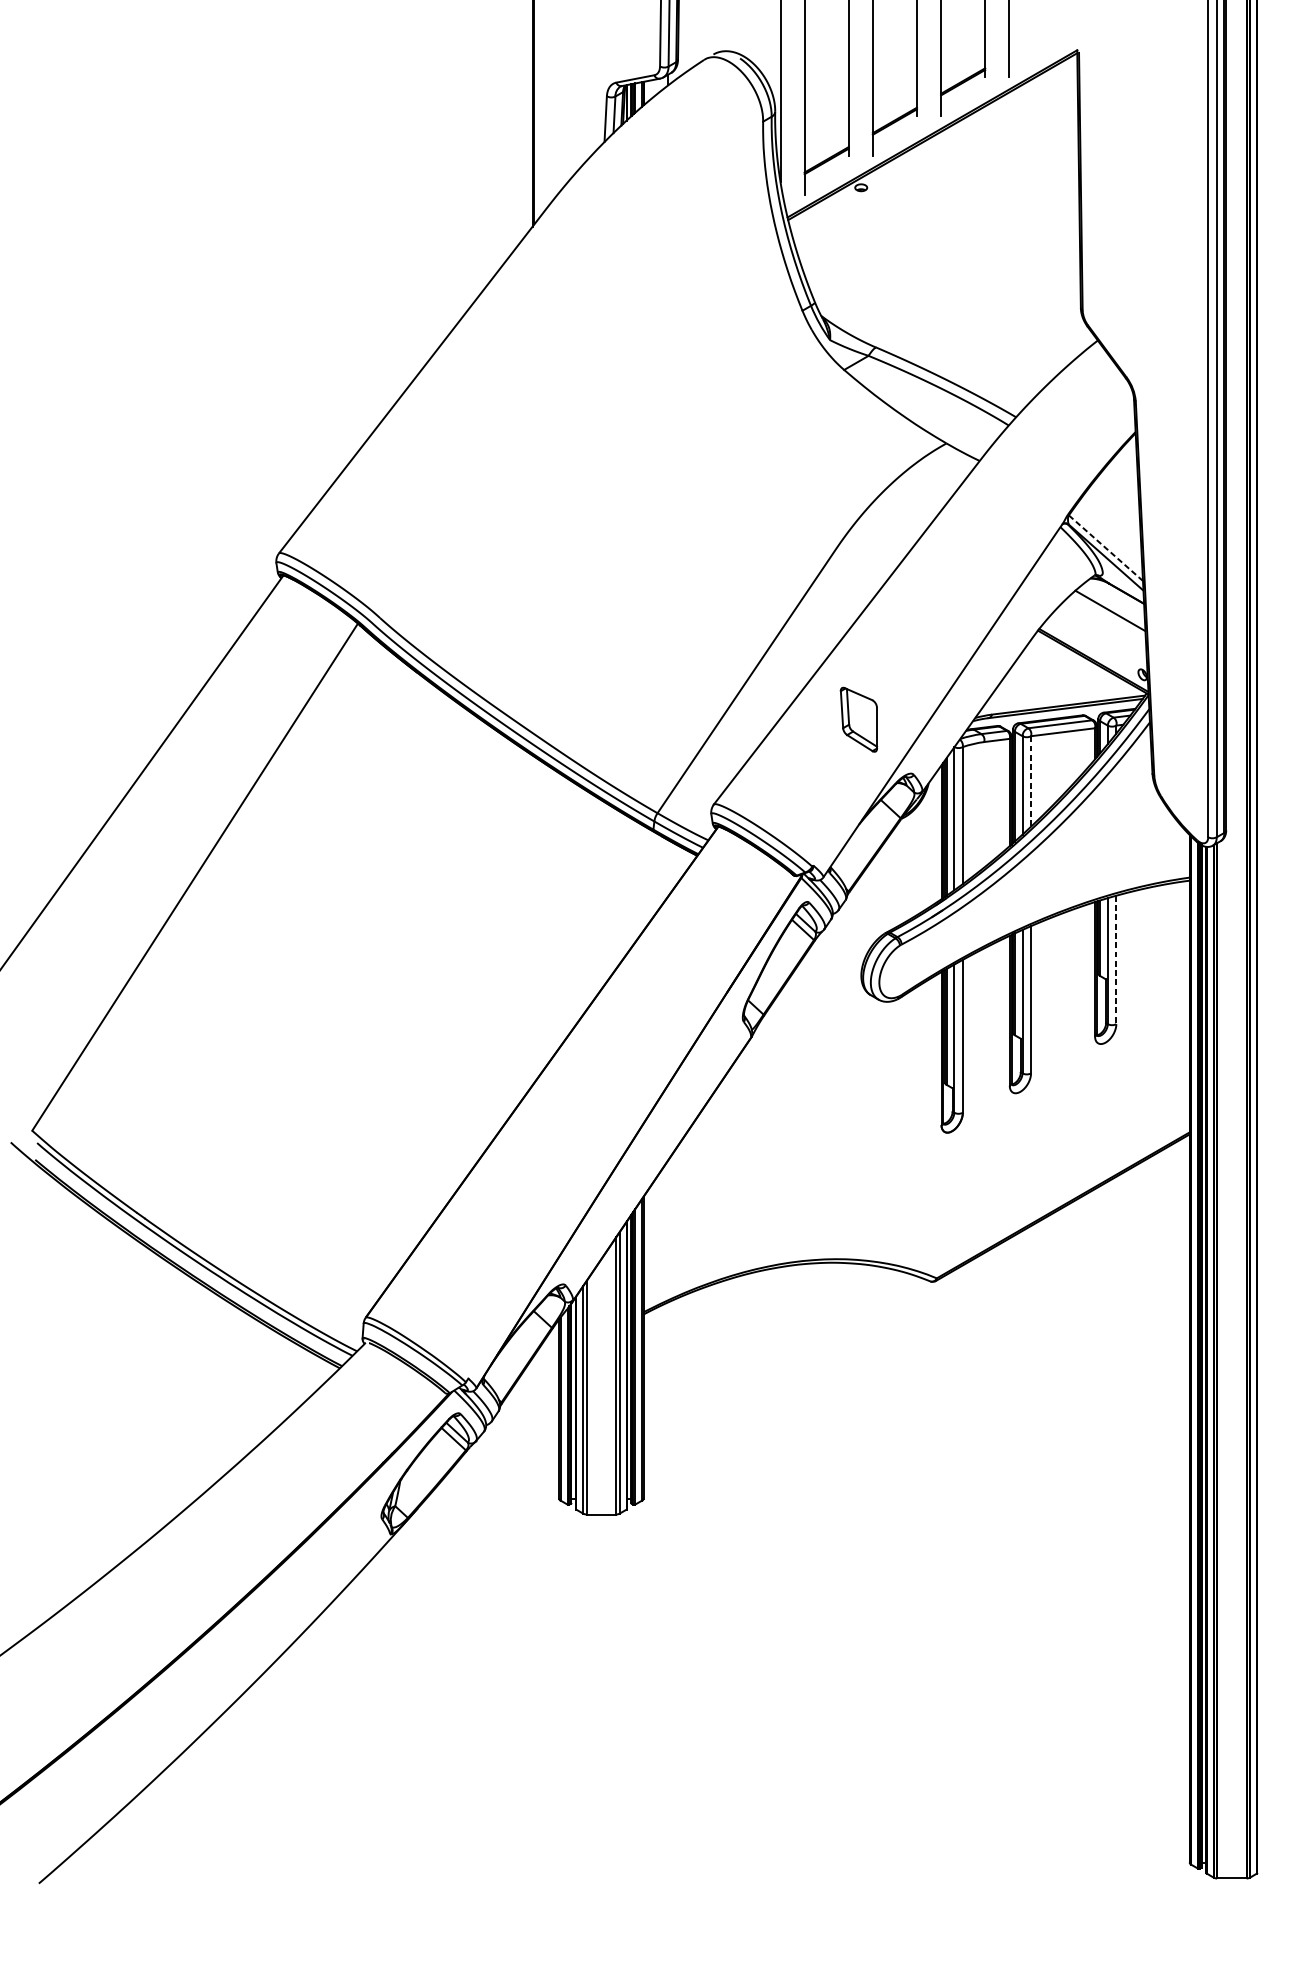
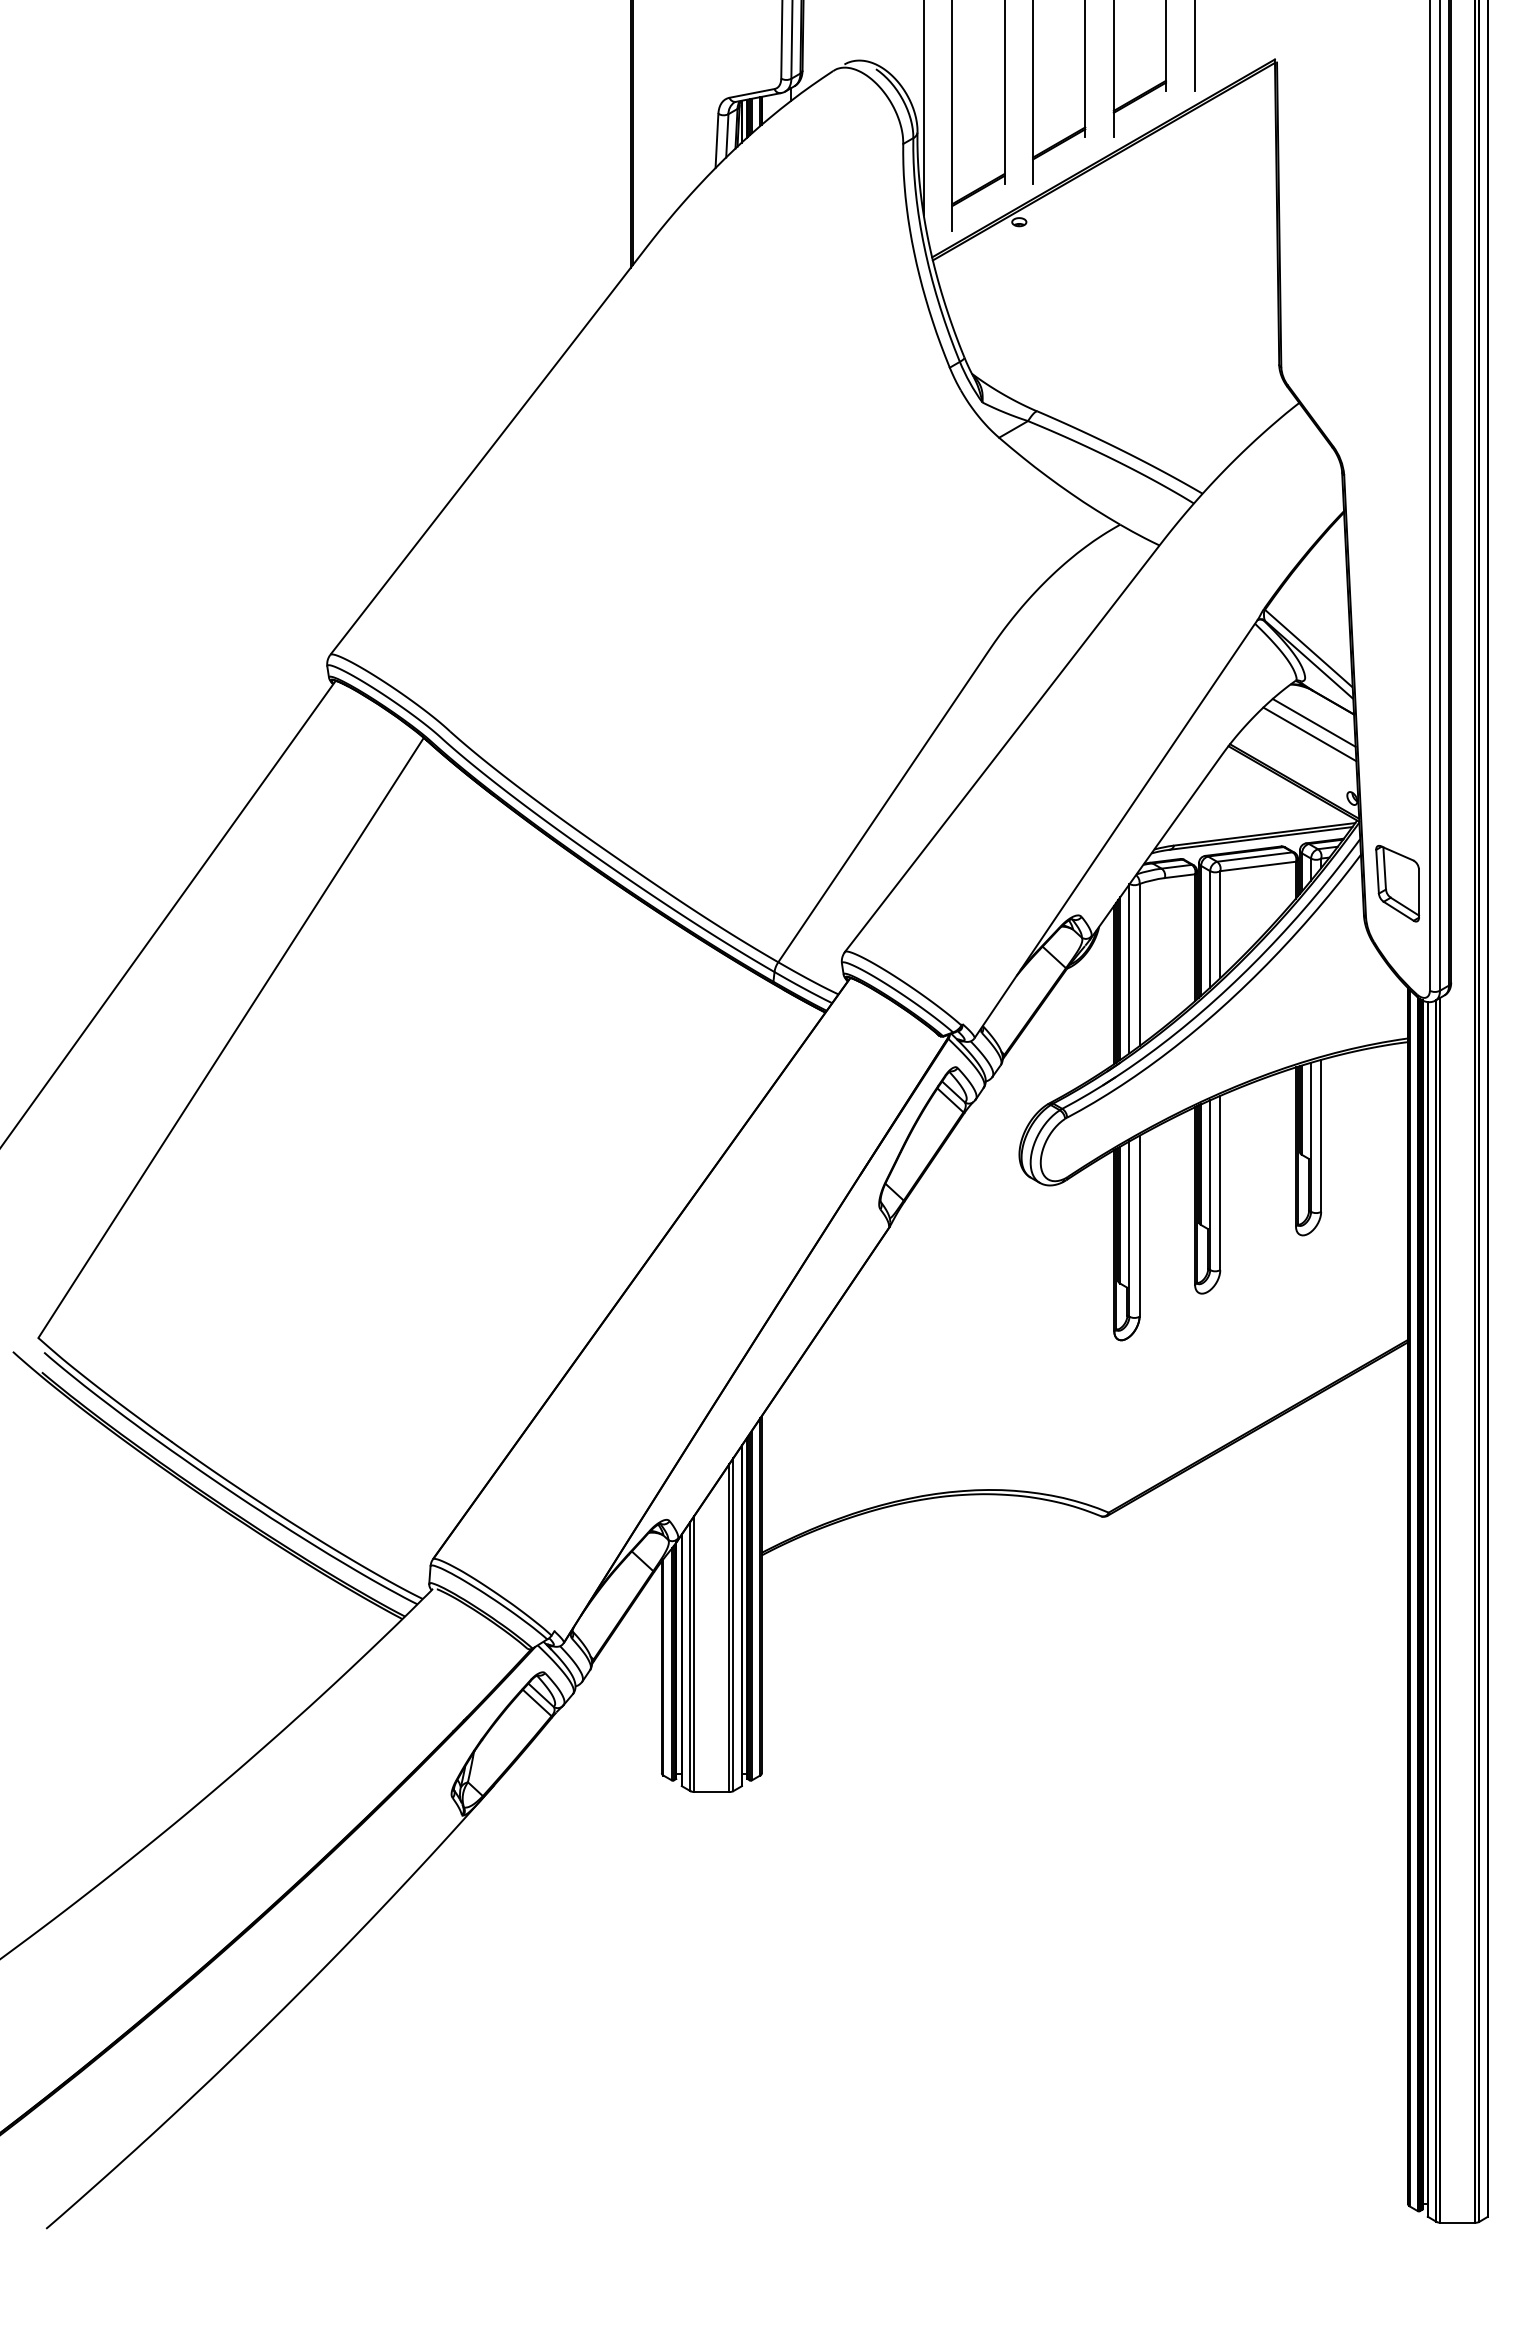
line: (1106, 548) -> (1309, 648), dashed -> solid
line: (1106, 620) -> (1309, 734), added
part: (858, 719) -> (1397, 883), moved
line: (1031, 781) -> (1220, 924), dashed -> solid
line: (1116, 959) -> (1321, 1135), dashed -> solid

